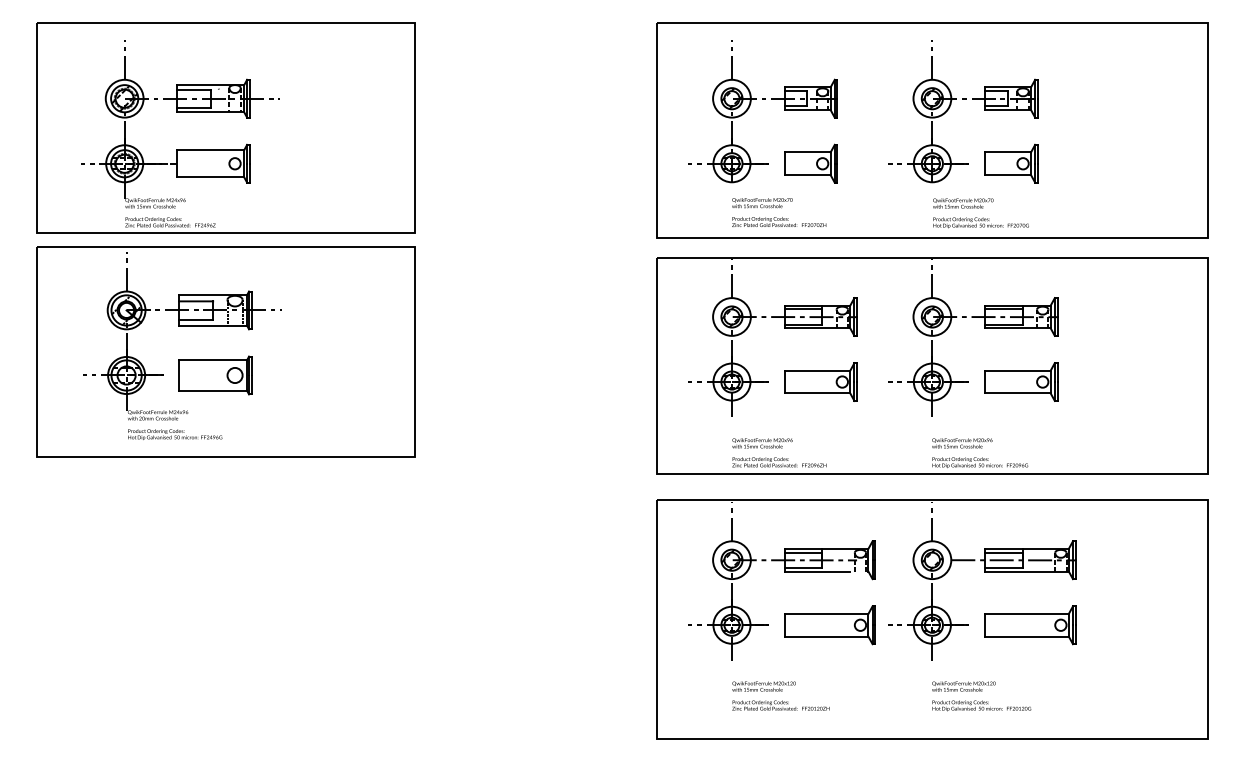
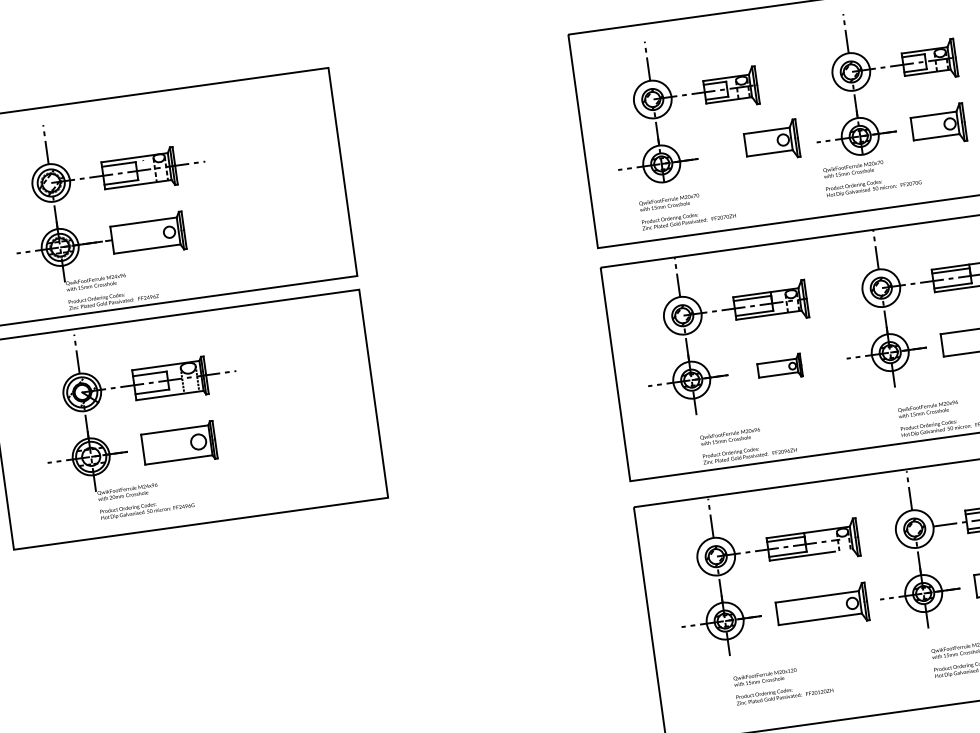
part: (810, 163) -> (771, 141), moved
text: (779, 212) -> (687, 209), moved
text: (980, 213) -> (872, 176), moved
part: (820, 381) -> (779, 367), size x0.6

